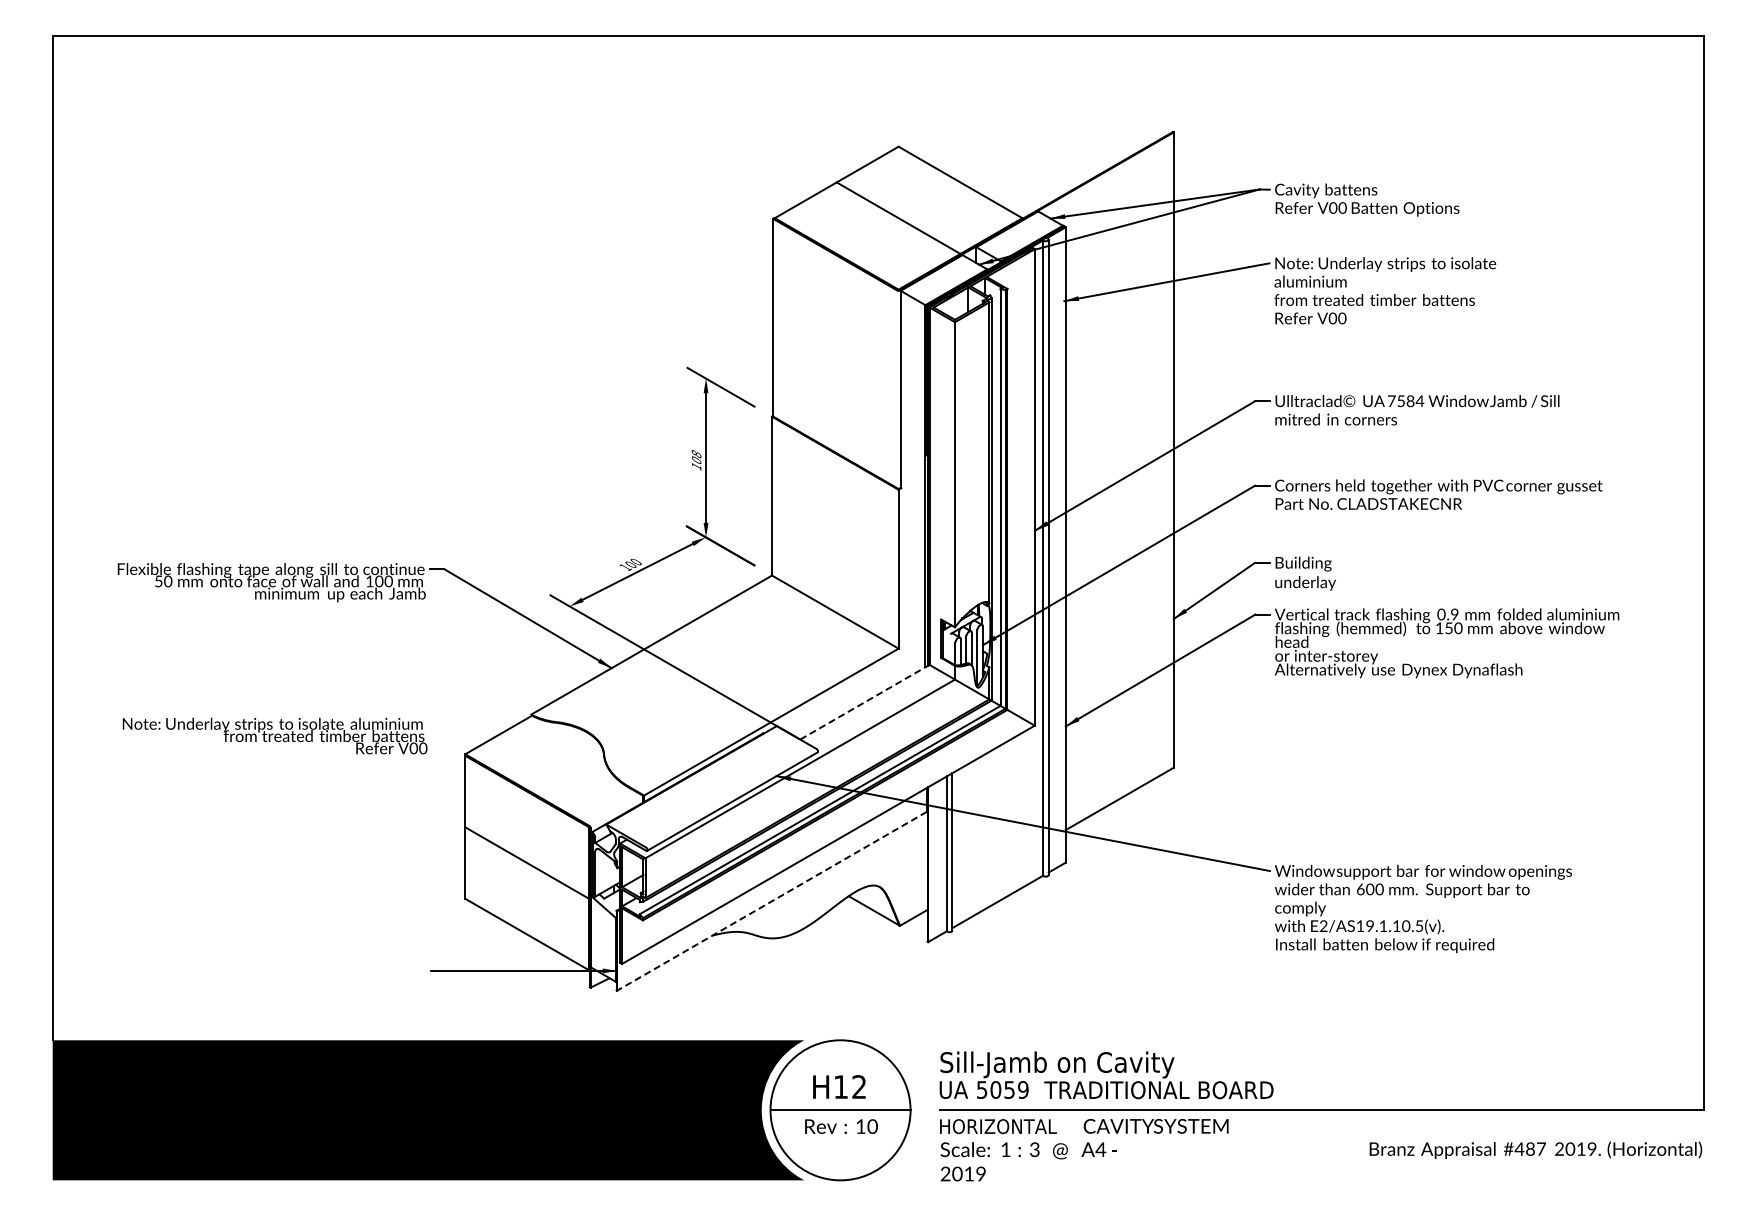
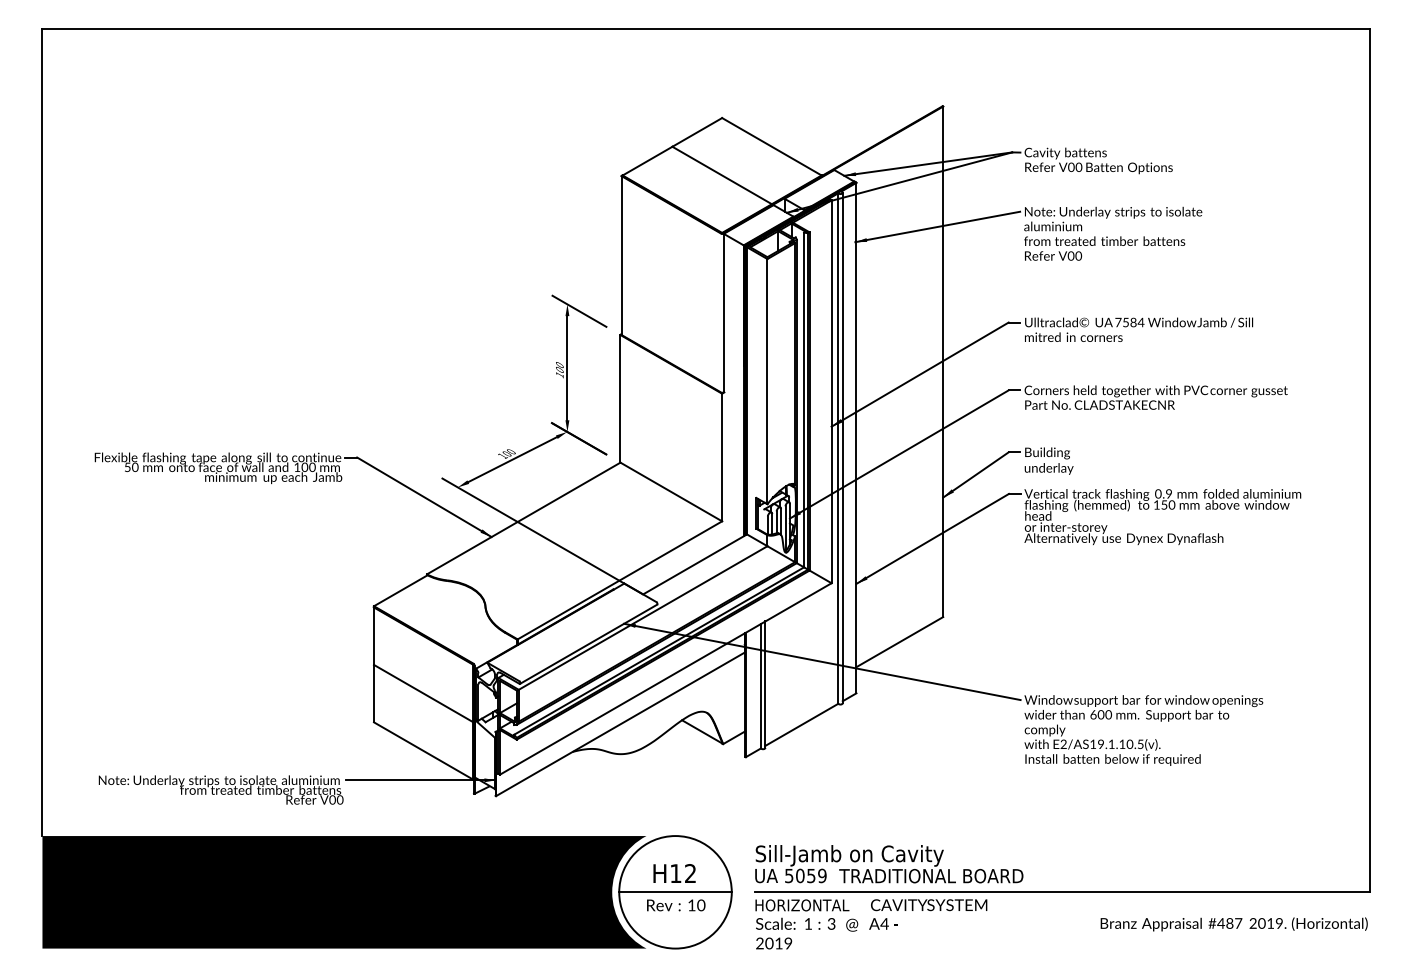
text: (696, 454) -> (559, 365), 108 -> 100
line: (864, 702) -> (694, 564), dashed -> solid
text: (274, 735) -> (220, 789), moved
line: (772, 901) -> (620, 724), dashed -> solid

